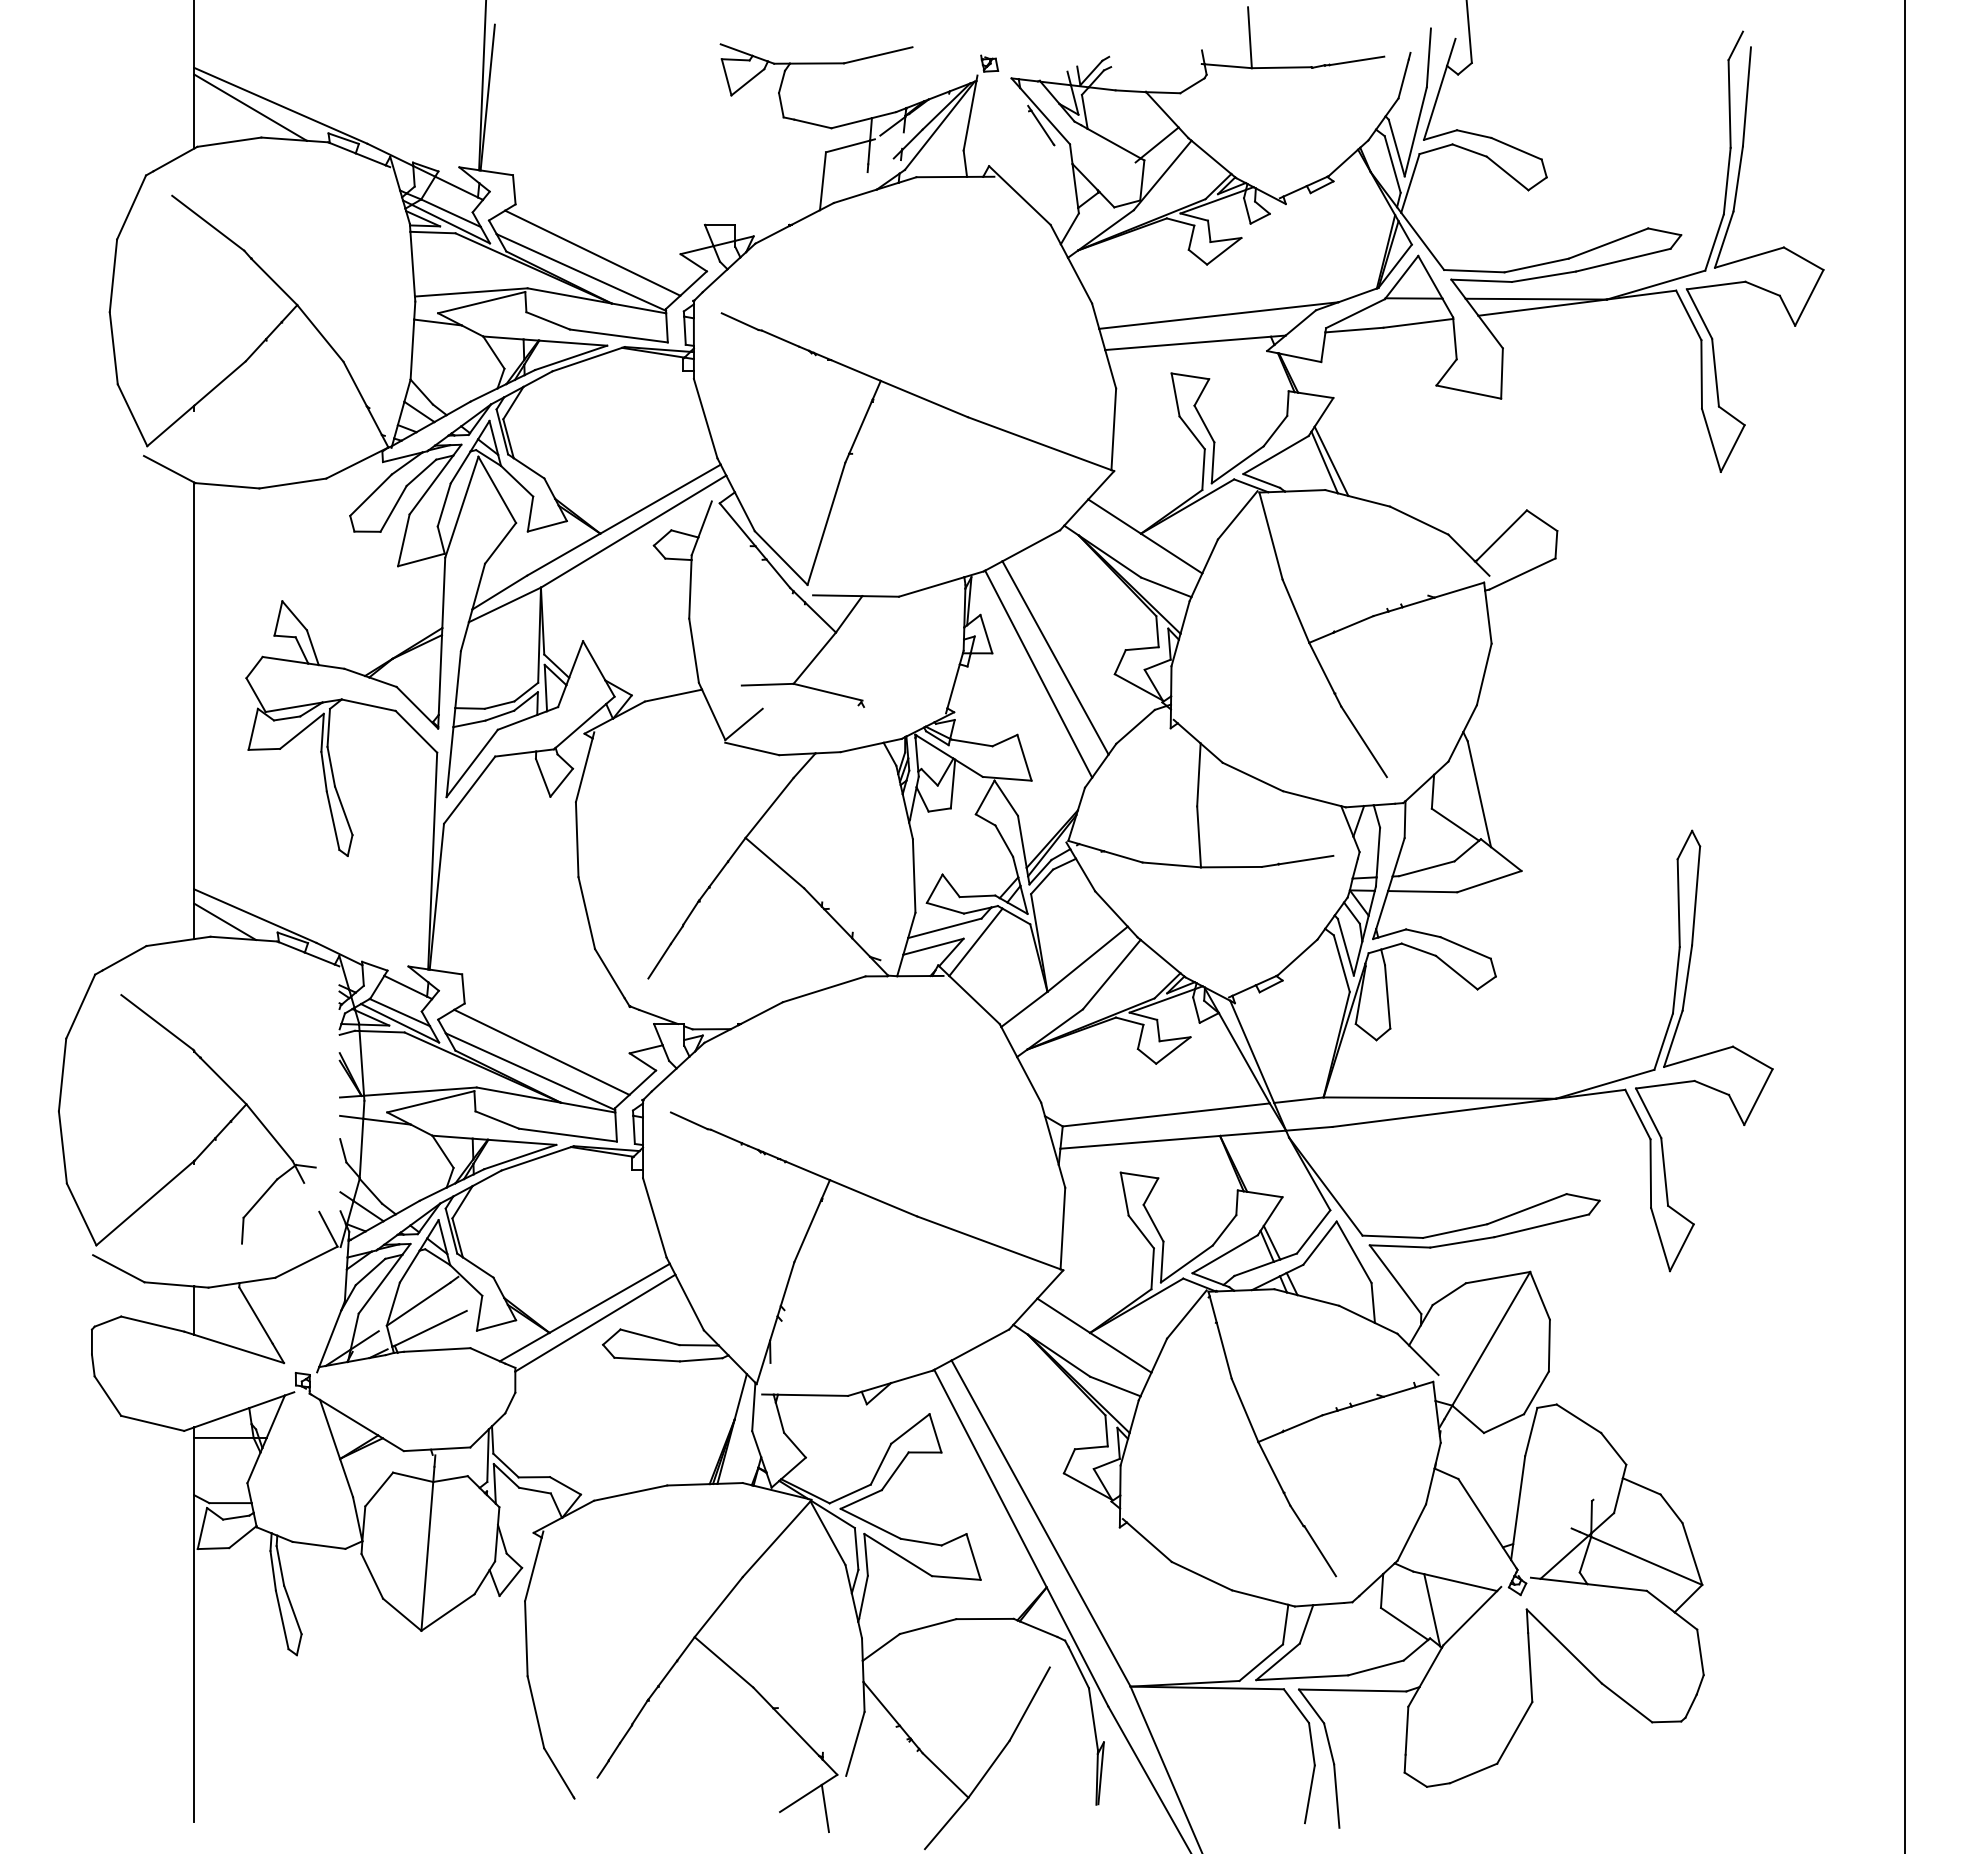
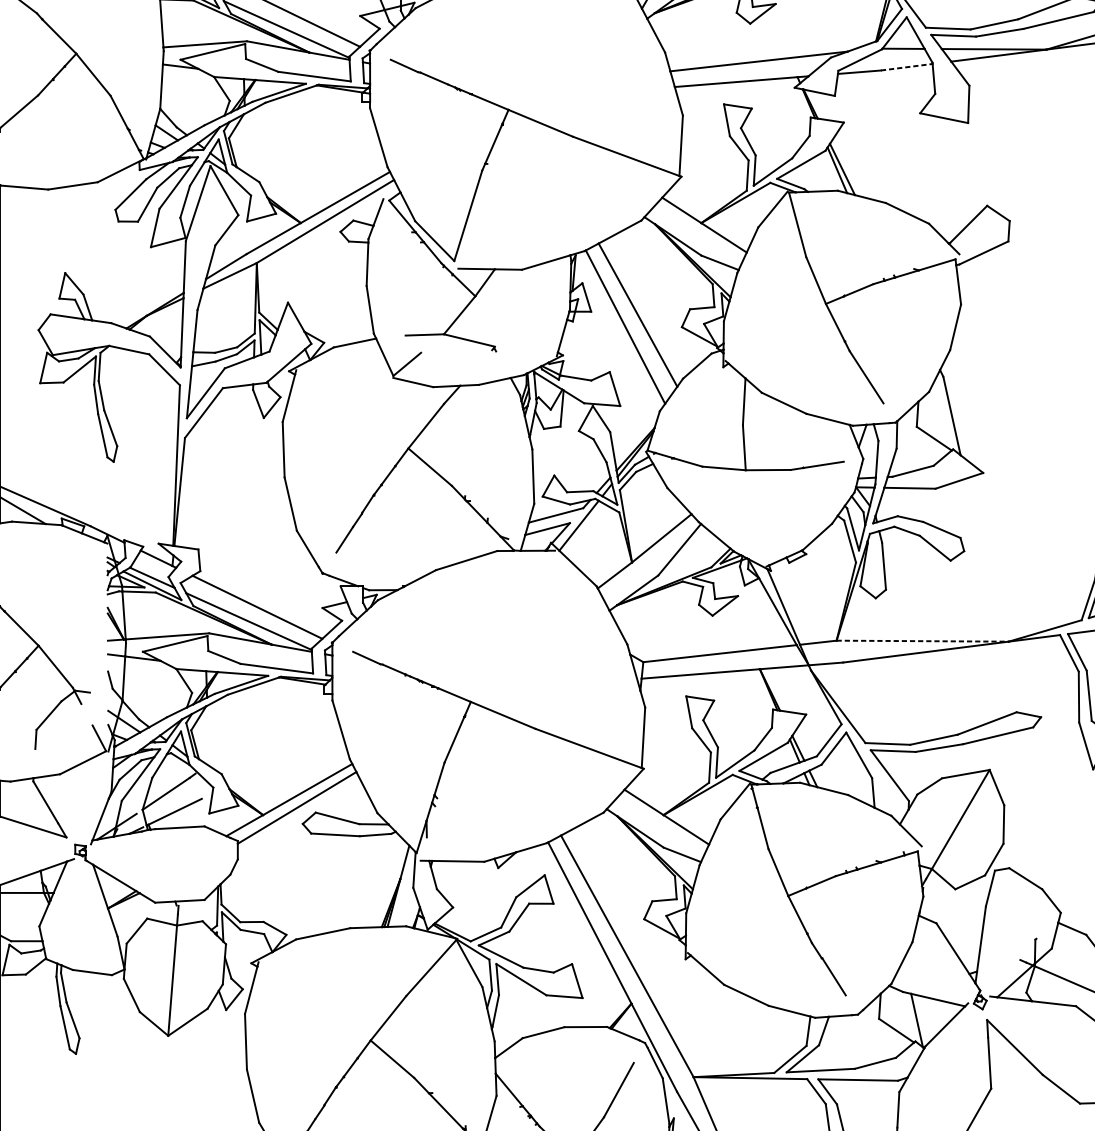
line: (1418, 323) -> (906, 67), solid -> dashed
line: (1440, 1098) -> (923, 641), solid -> dashed

